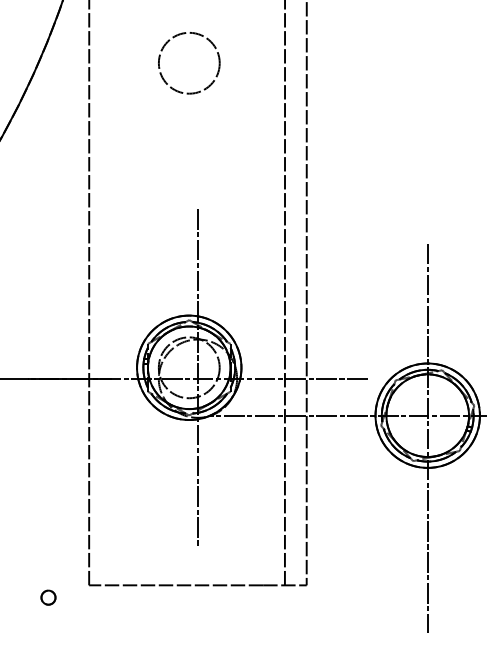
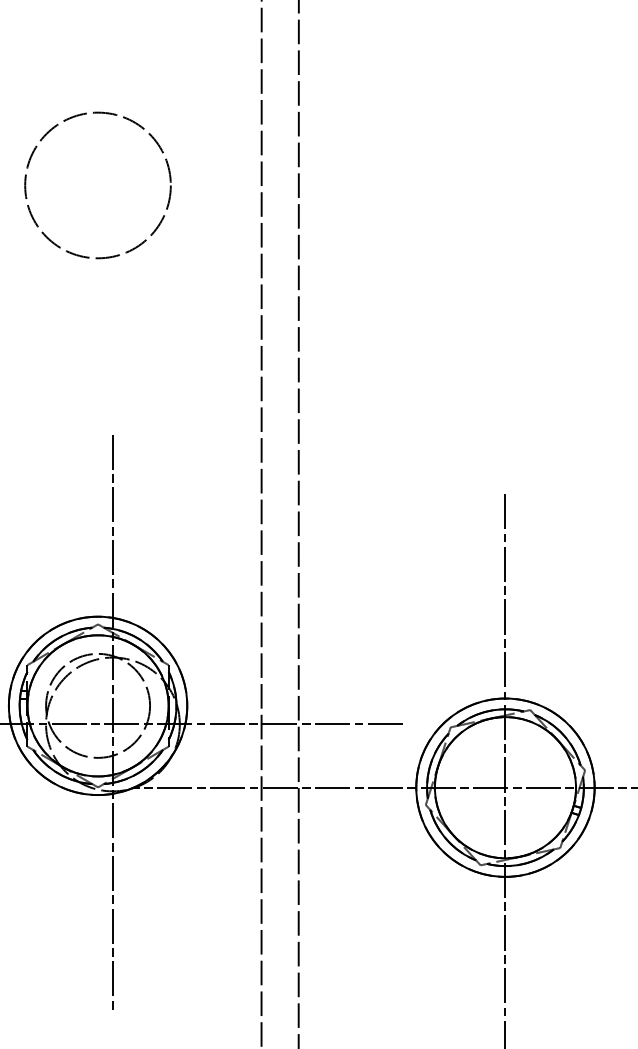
circle: (189, 63) -> (98, 186), size x1.4

